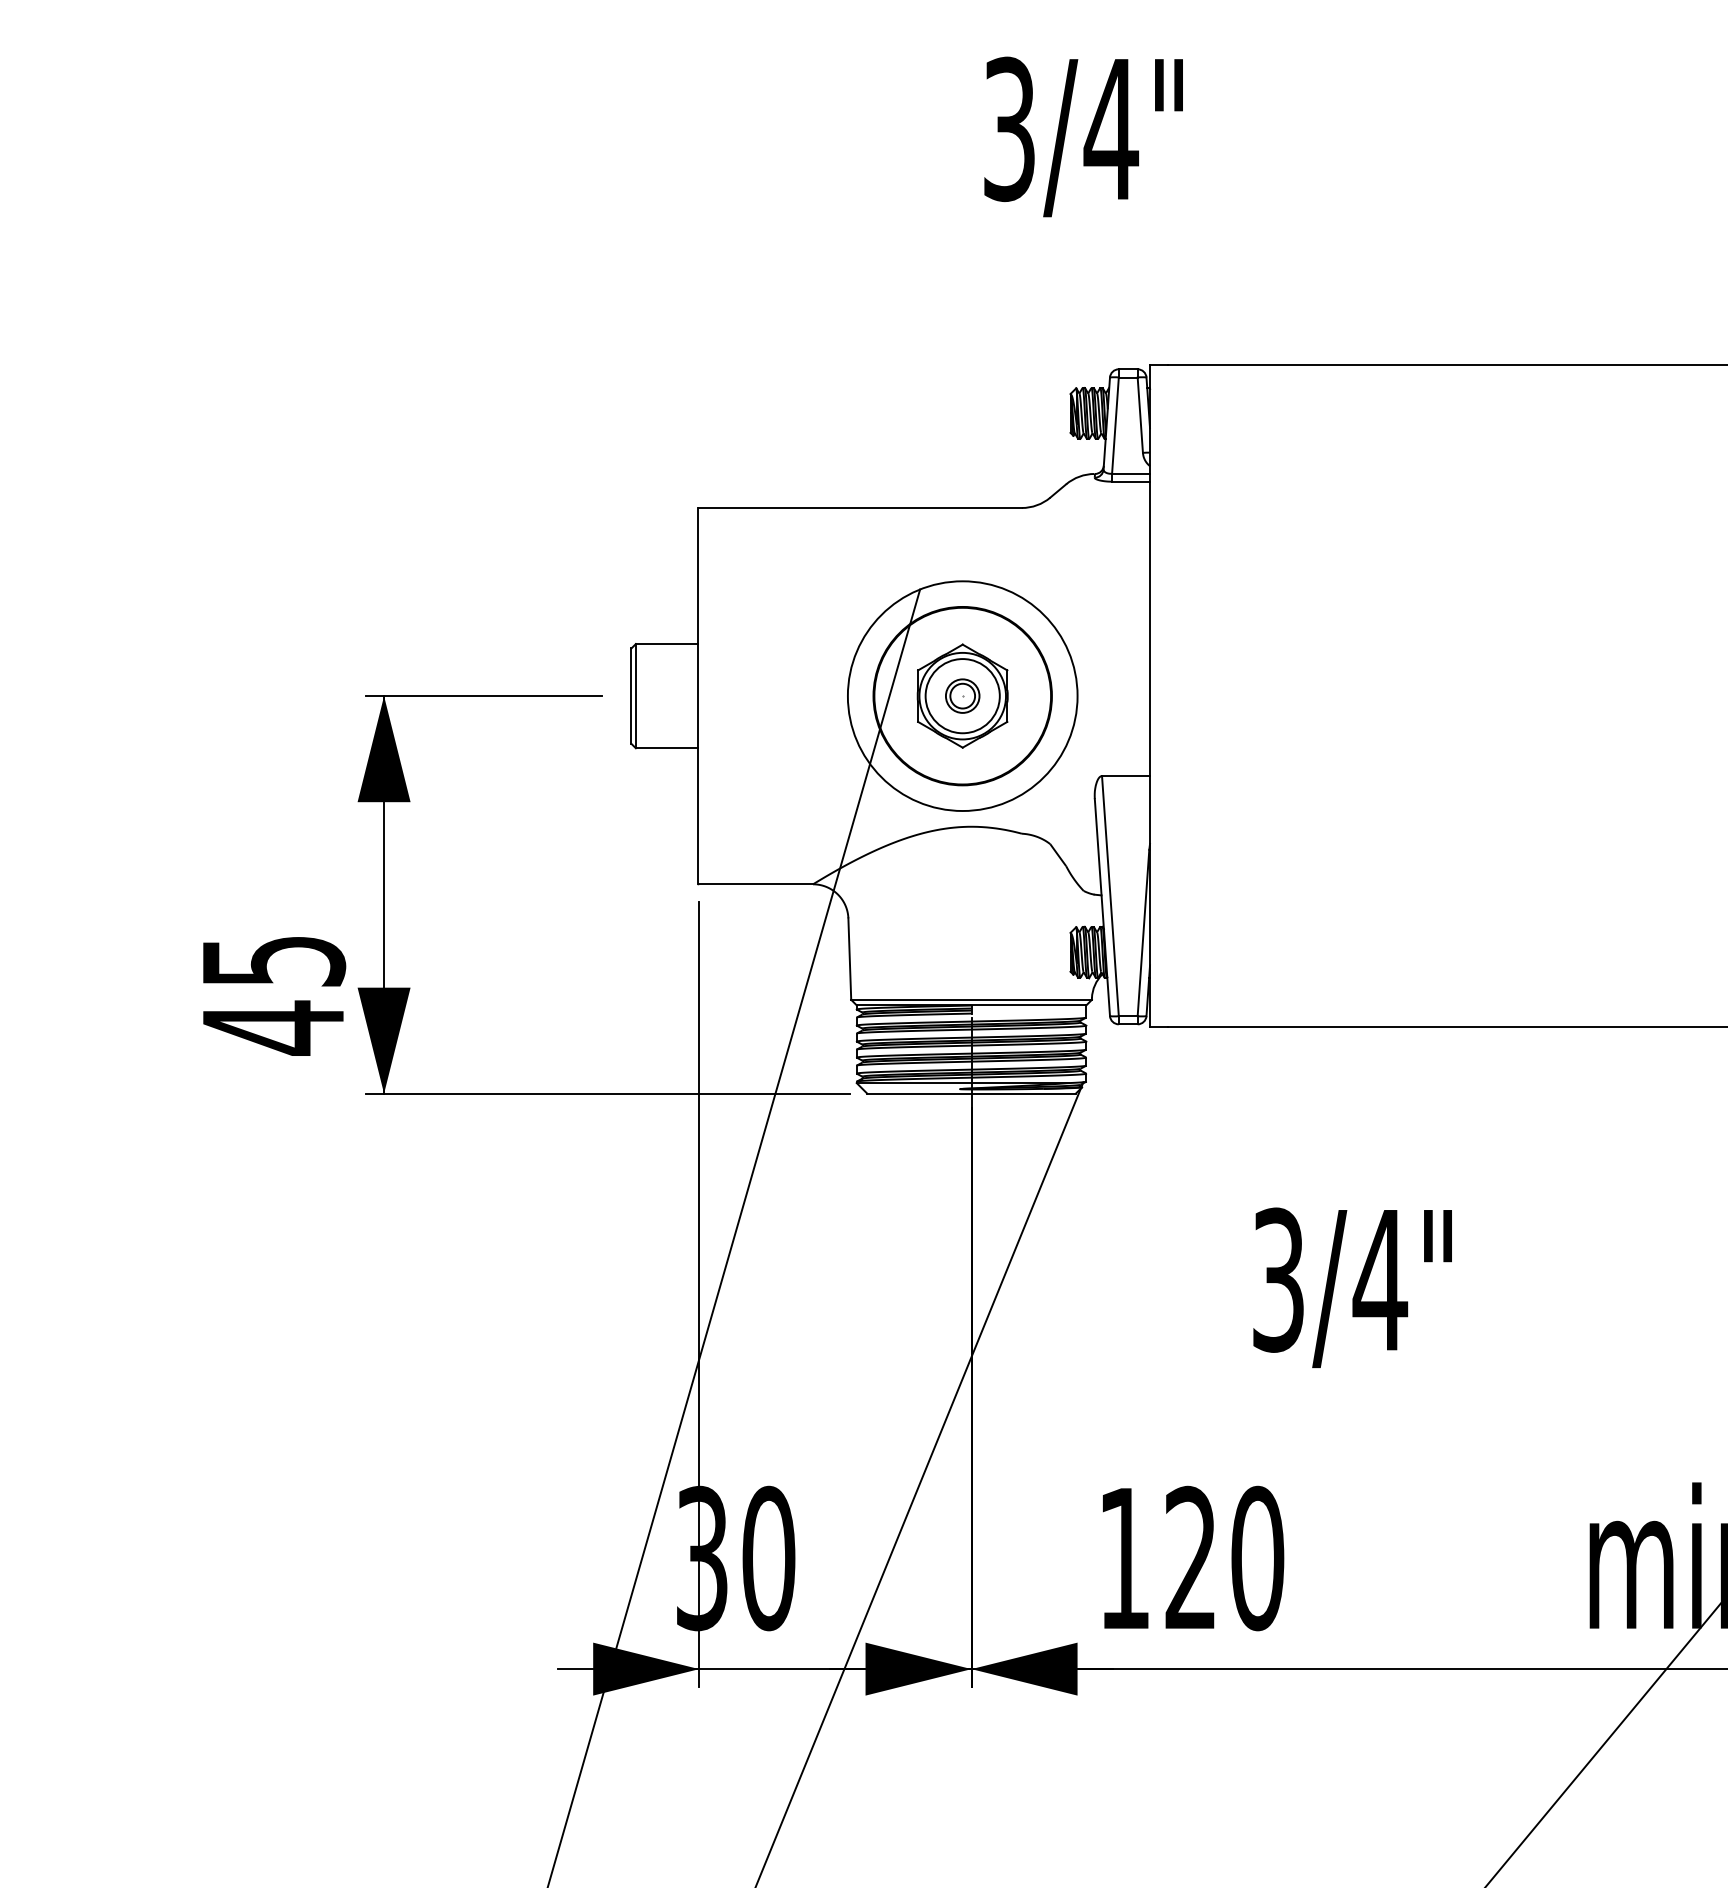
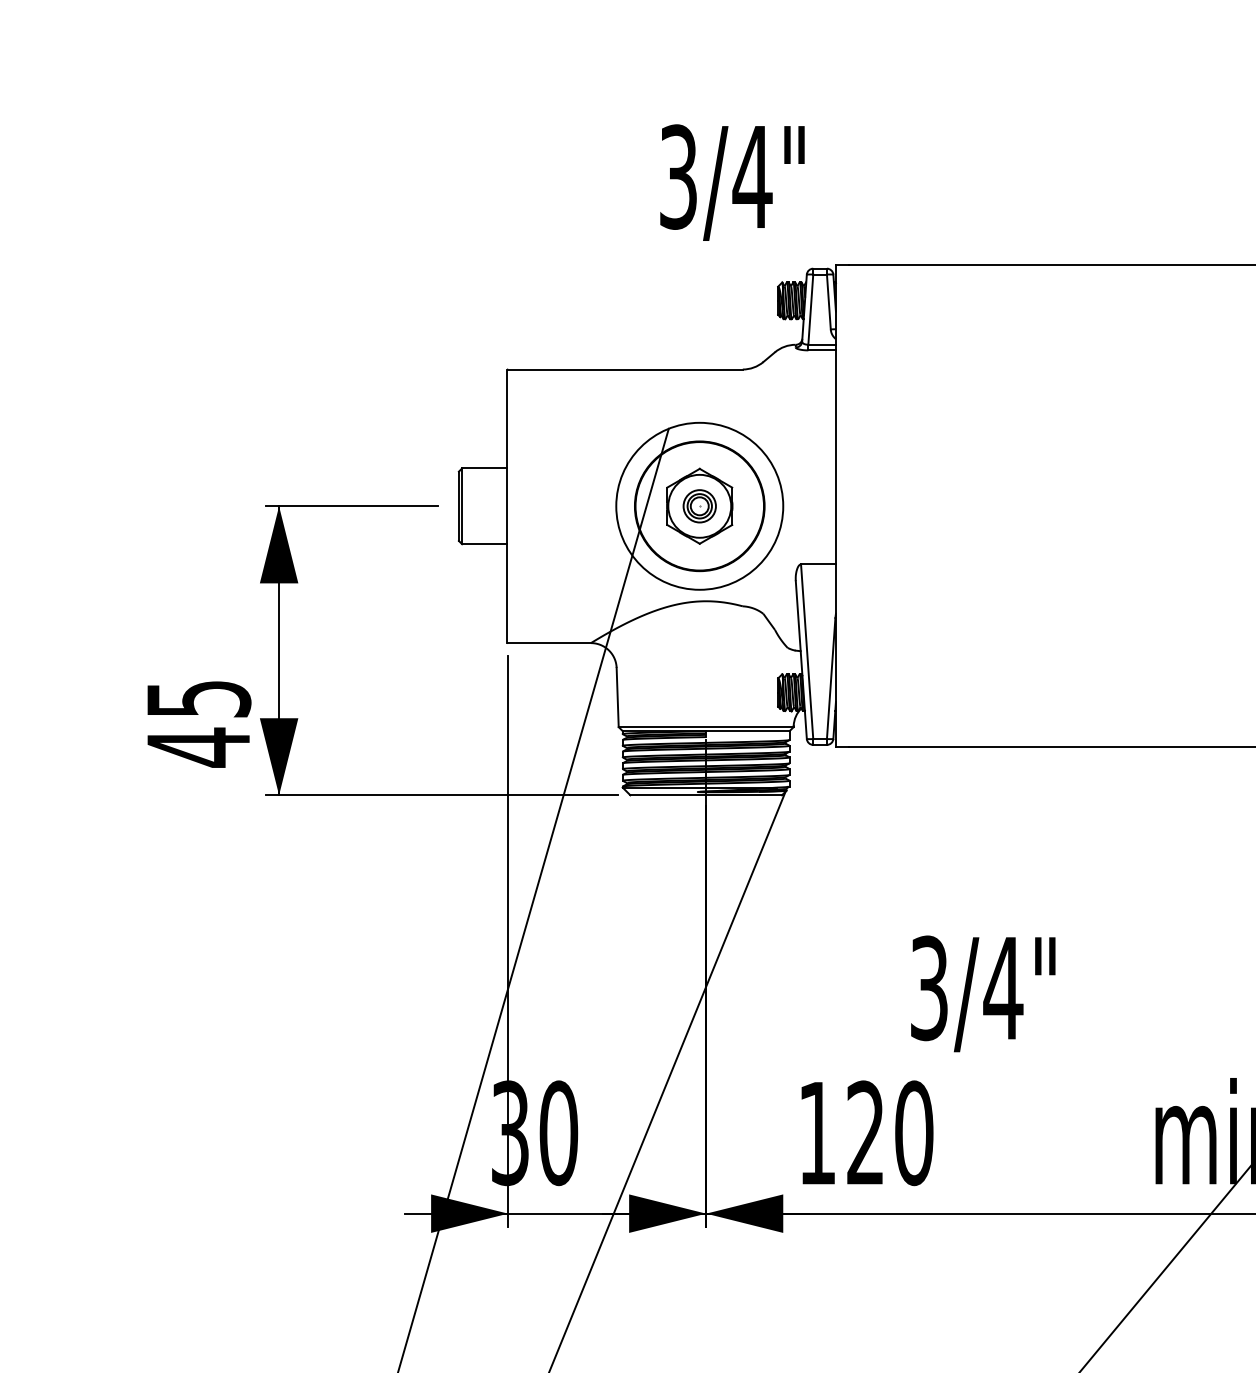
text: (1083, 136) -> (732, 182), moved
circle: (962, 696) -> (699, 506), size x0.6
text: (1352, 1287) -> (983, 993), moved

